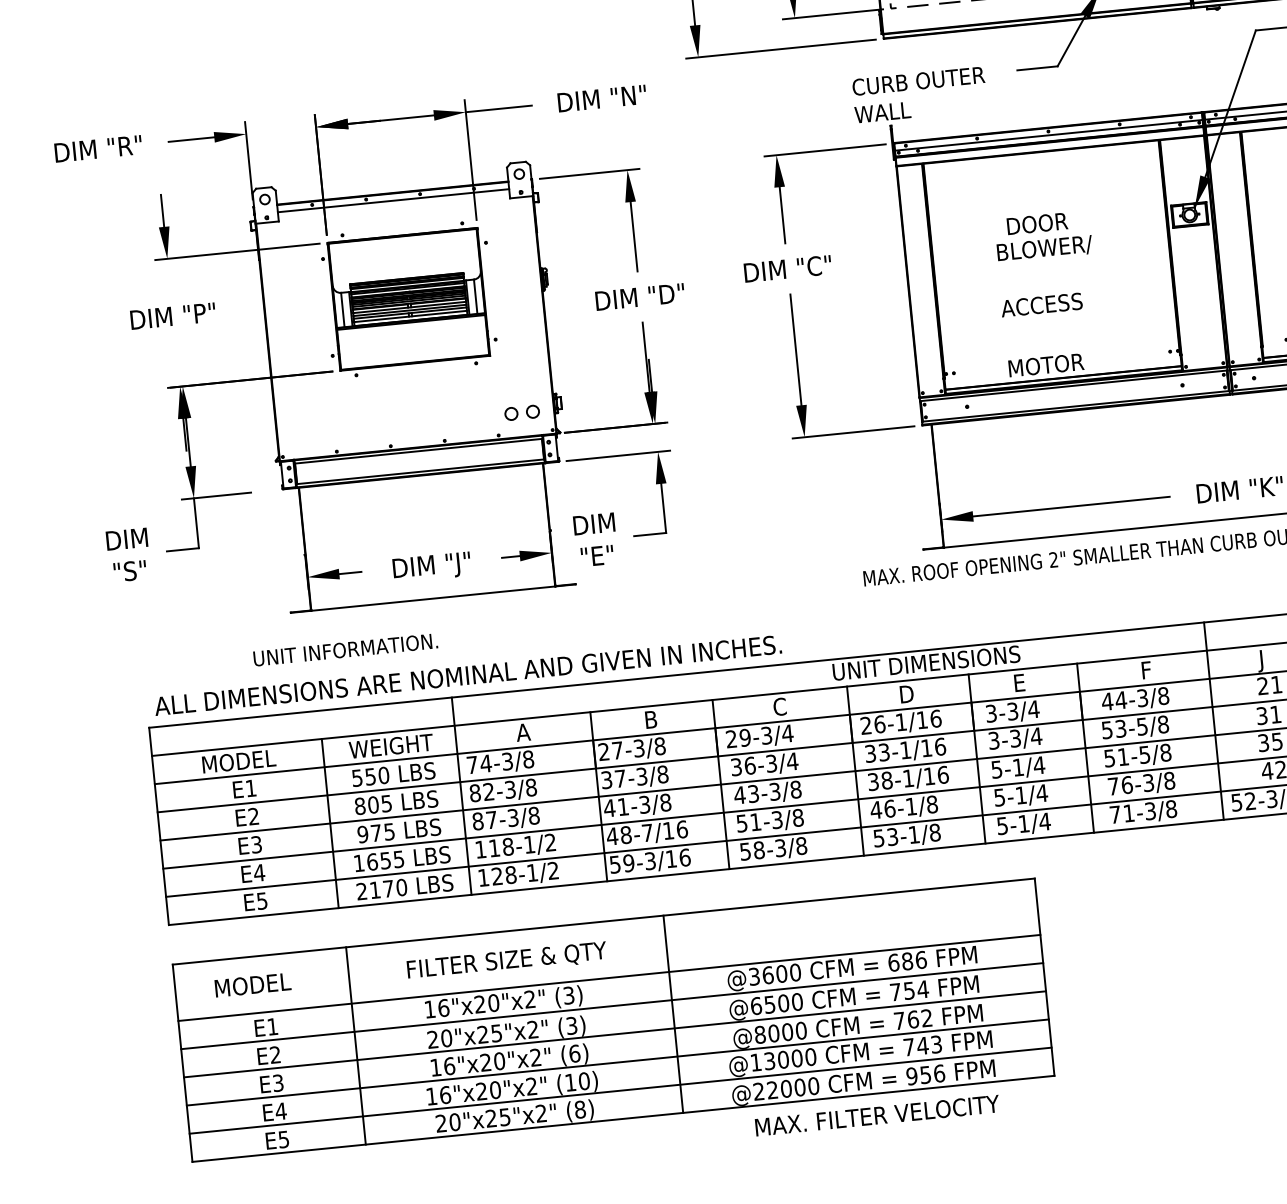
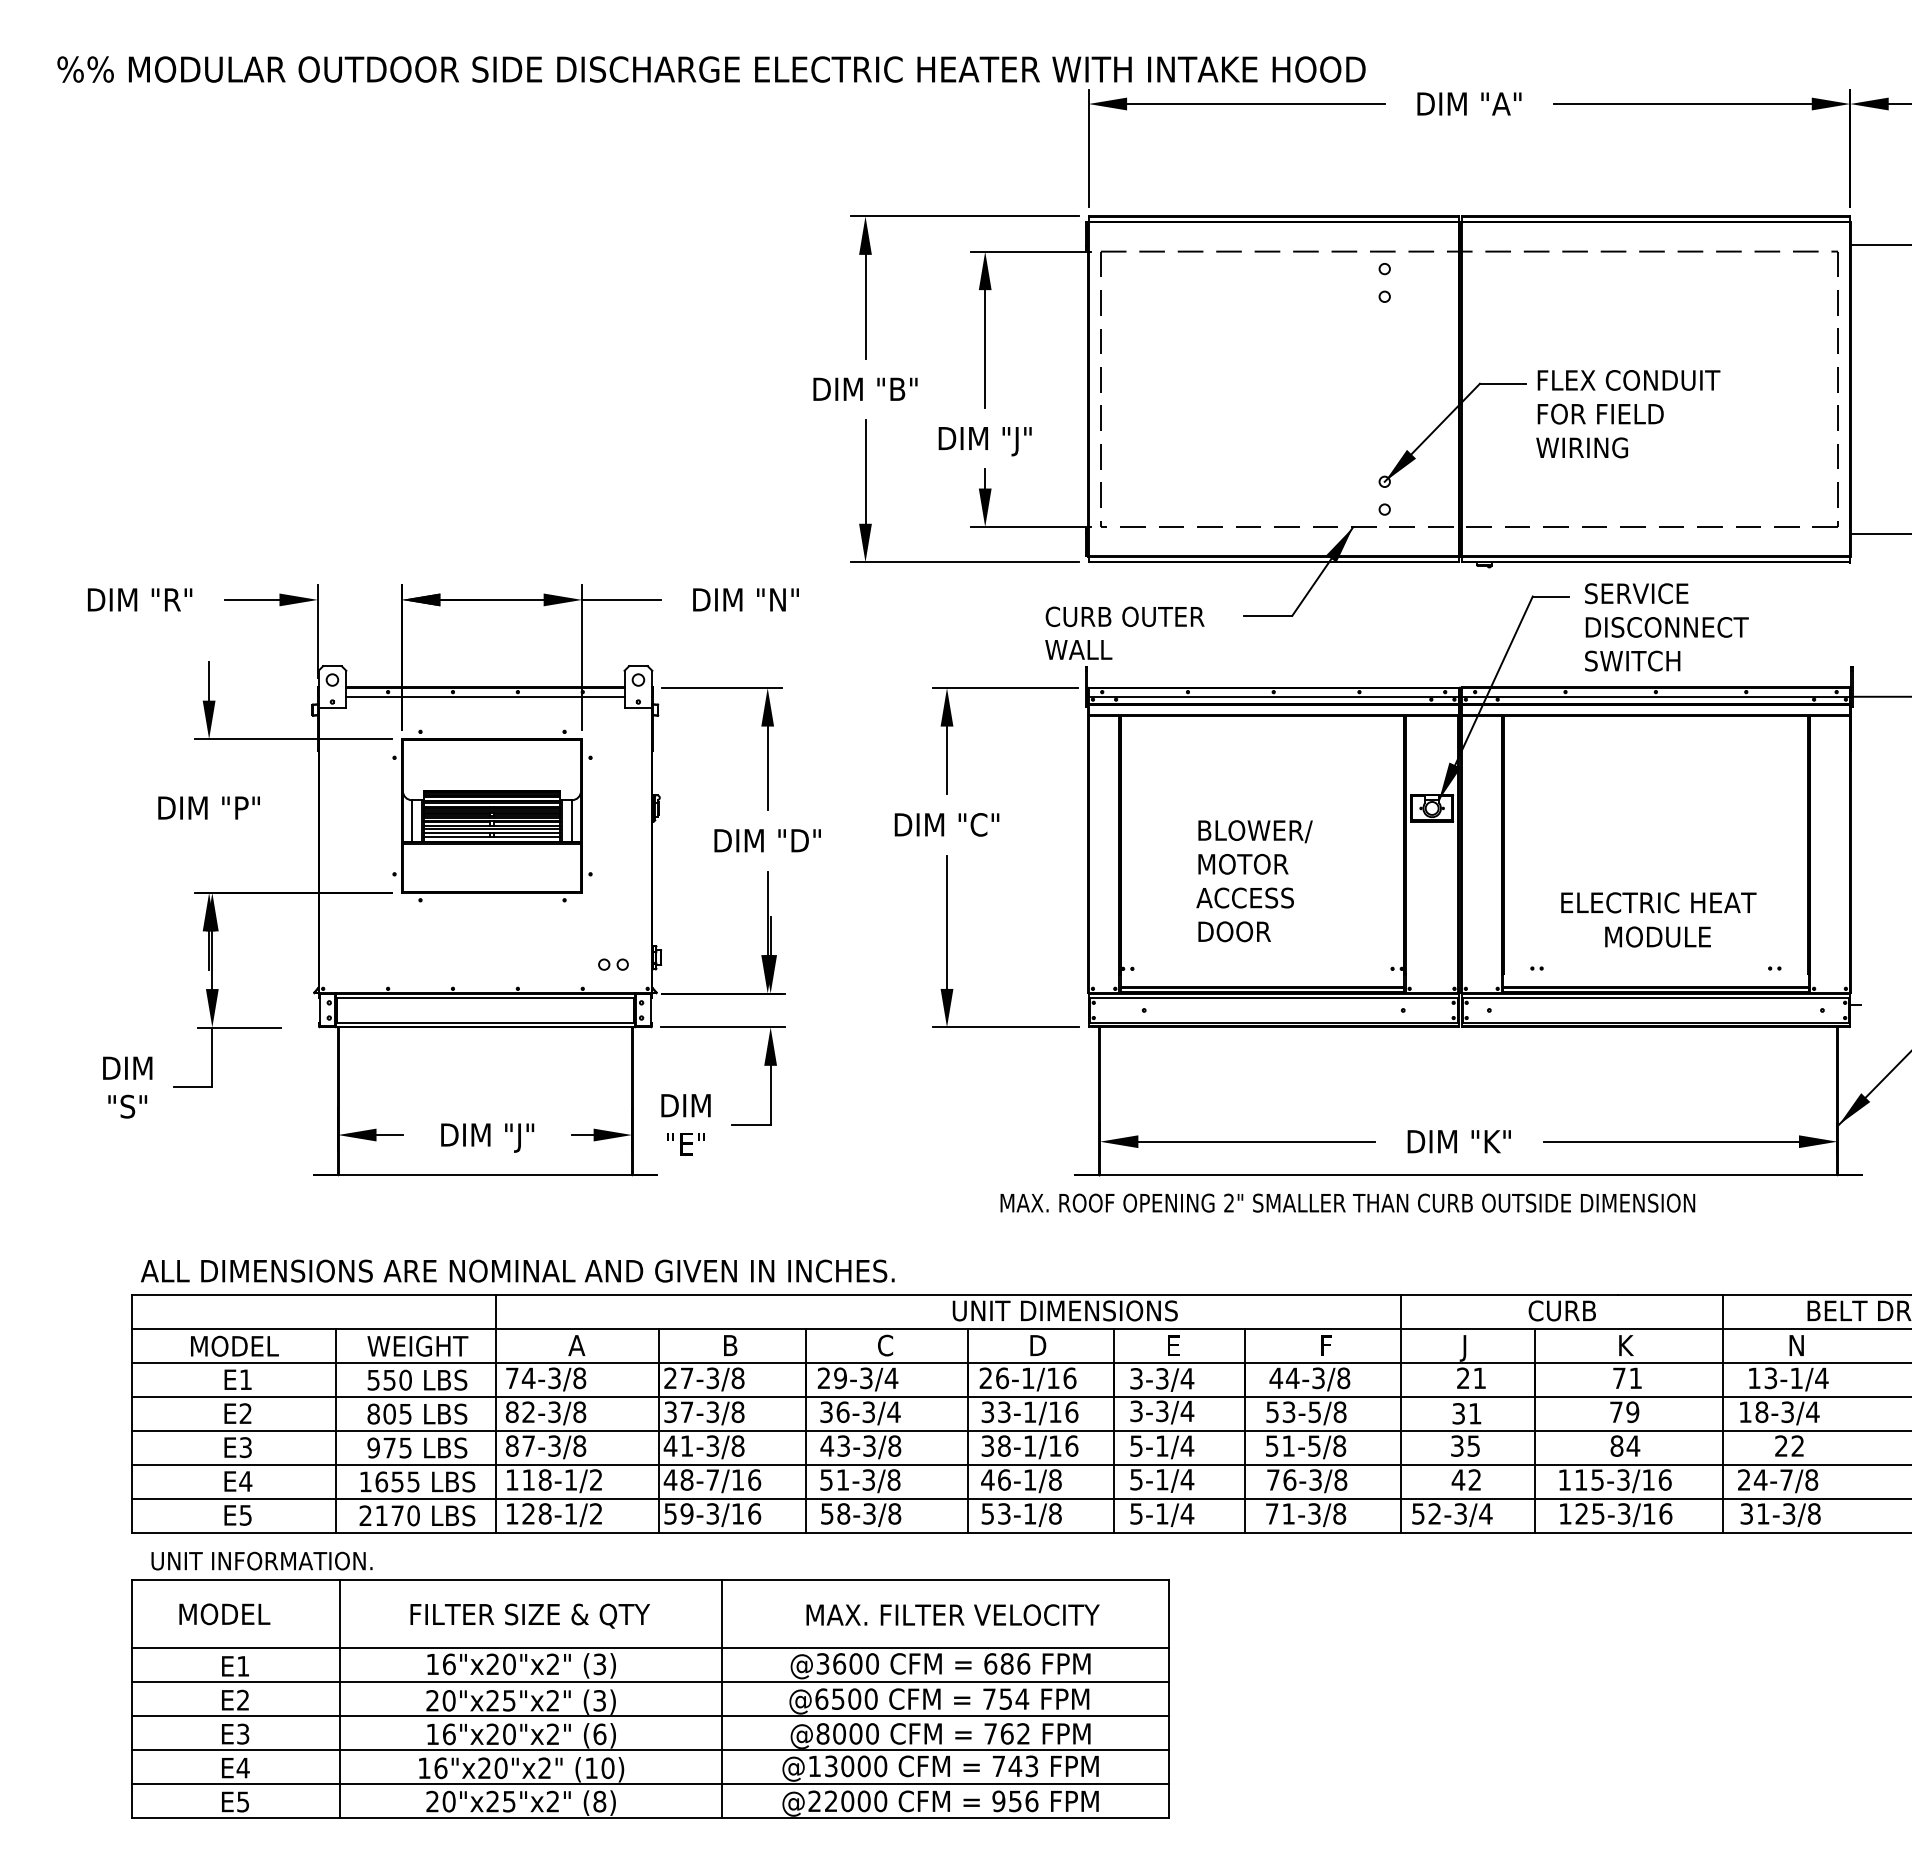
text: (1037, 223) -> (1234, 931), moved
text: (1046, 365) -> (1243, 864), moved
part: (522, 412) -> (613, 964), size x0.71
text: (345, 649) -> (261, 1560), moved
text: (876, 1115) -> (952, 1614), moved

